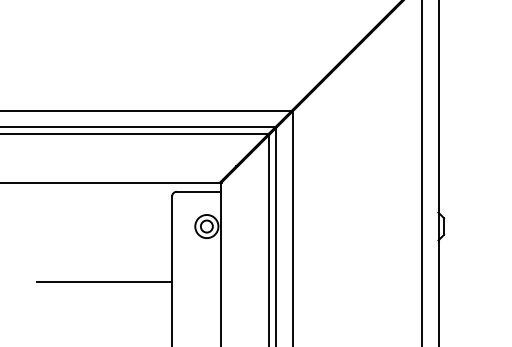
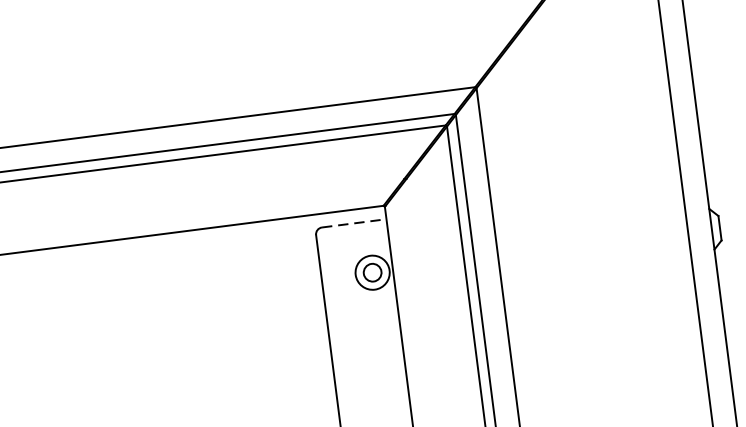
line: (199, 191) -> (355, 222), solid -> dashed
line: (104, 282) -> (233, 373), removed

